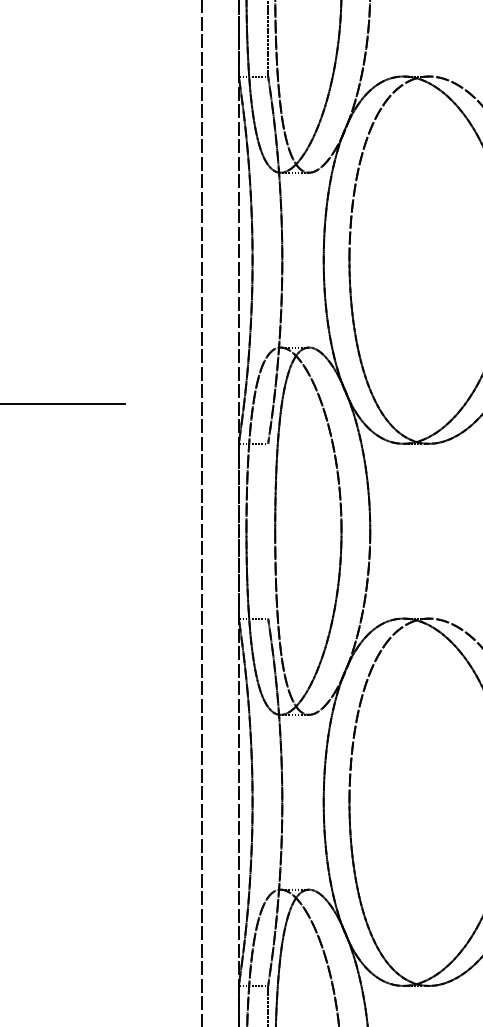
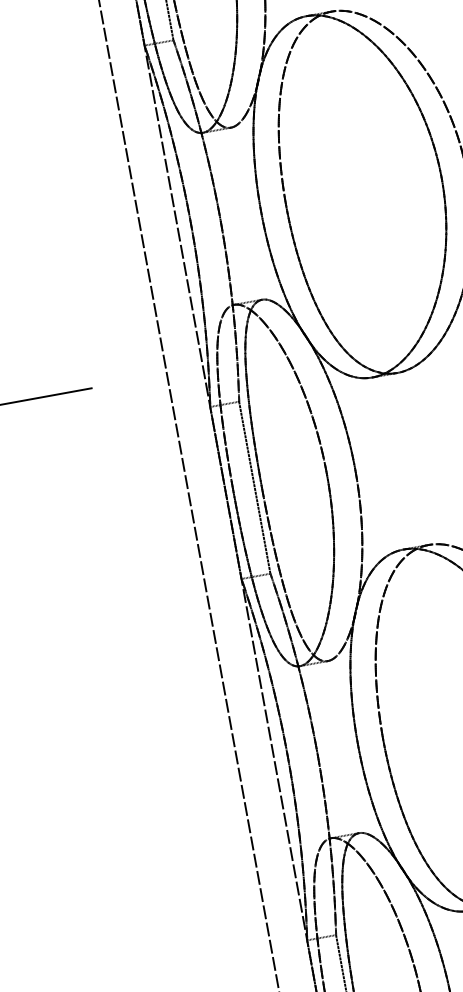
line: (268, 530) -> (255, 486), added

